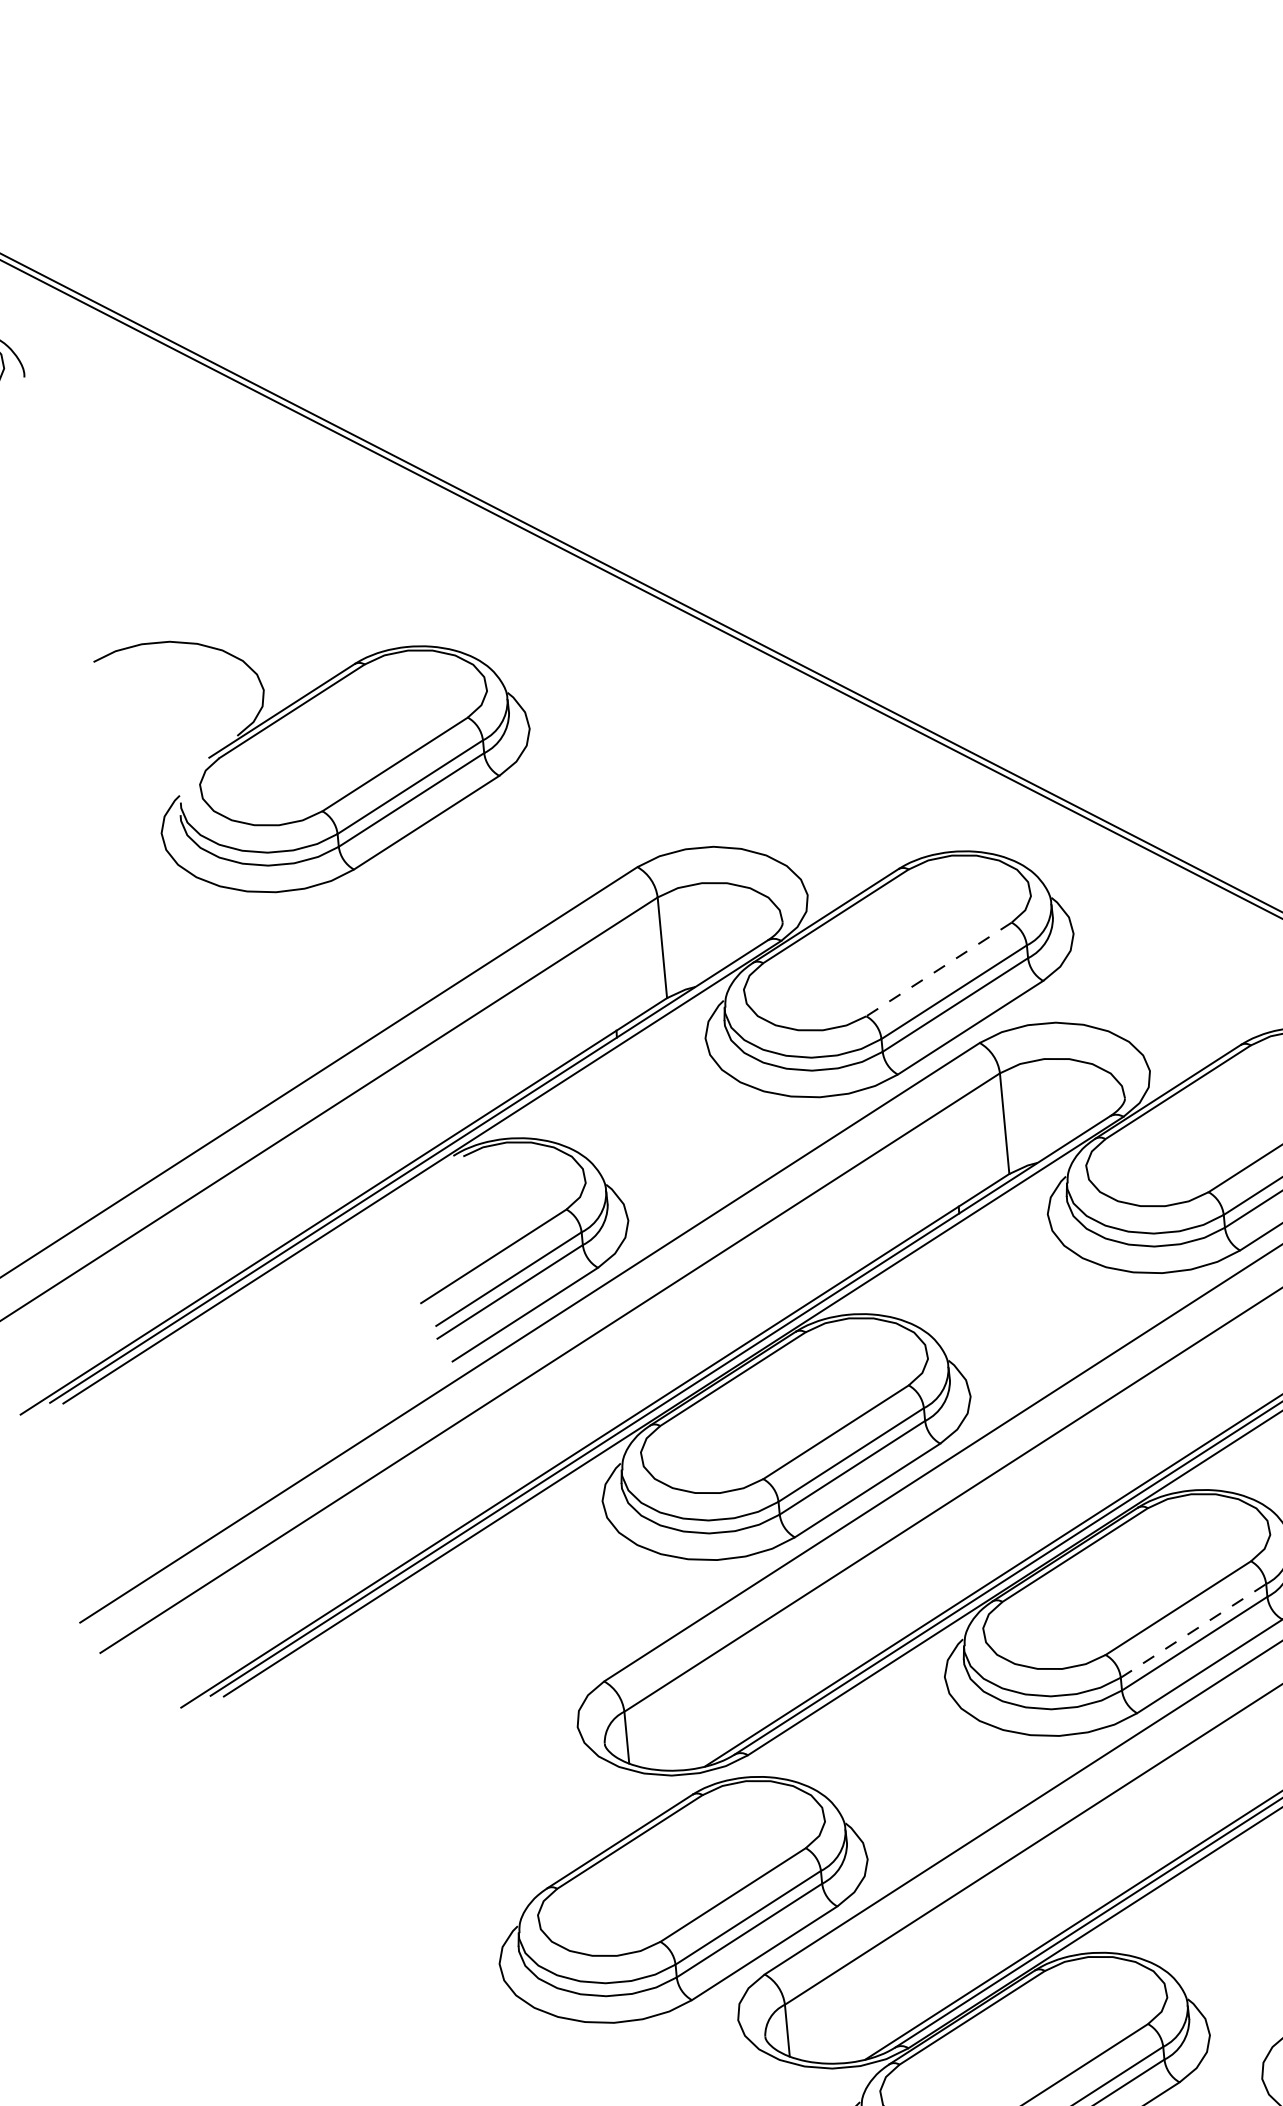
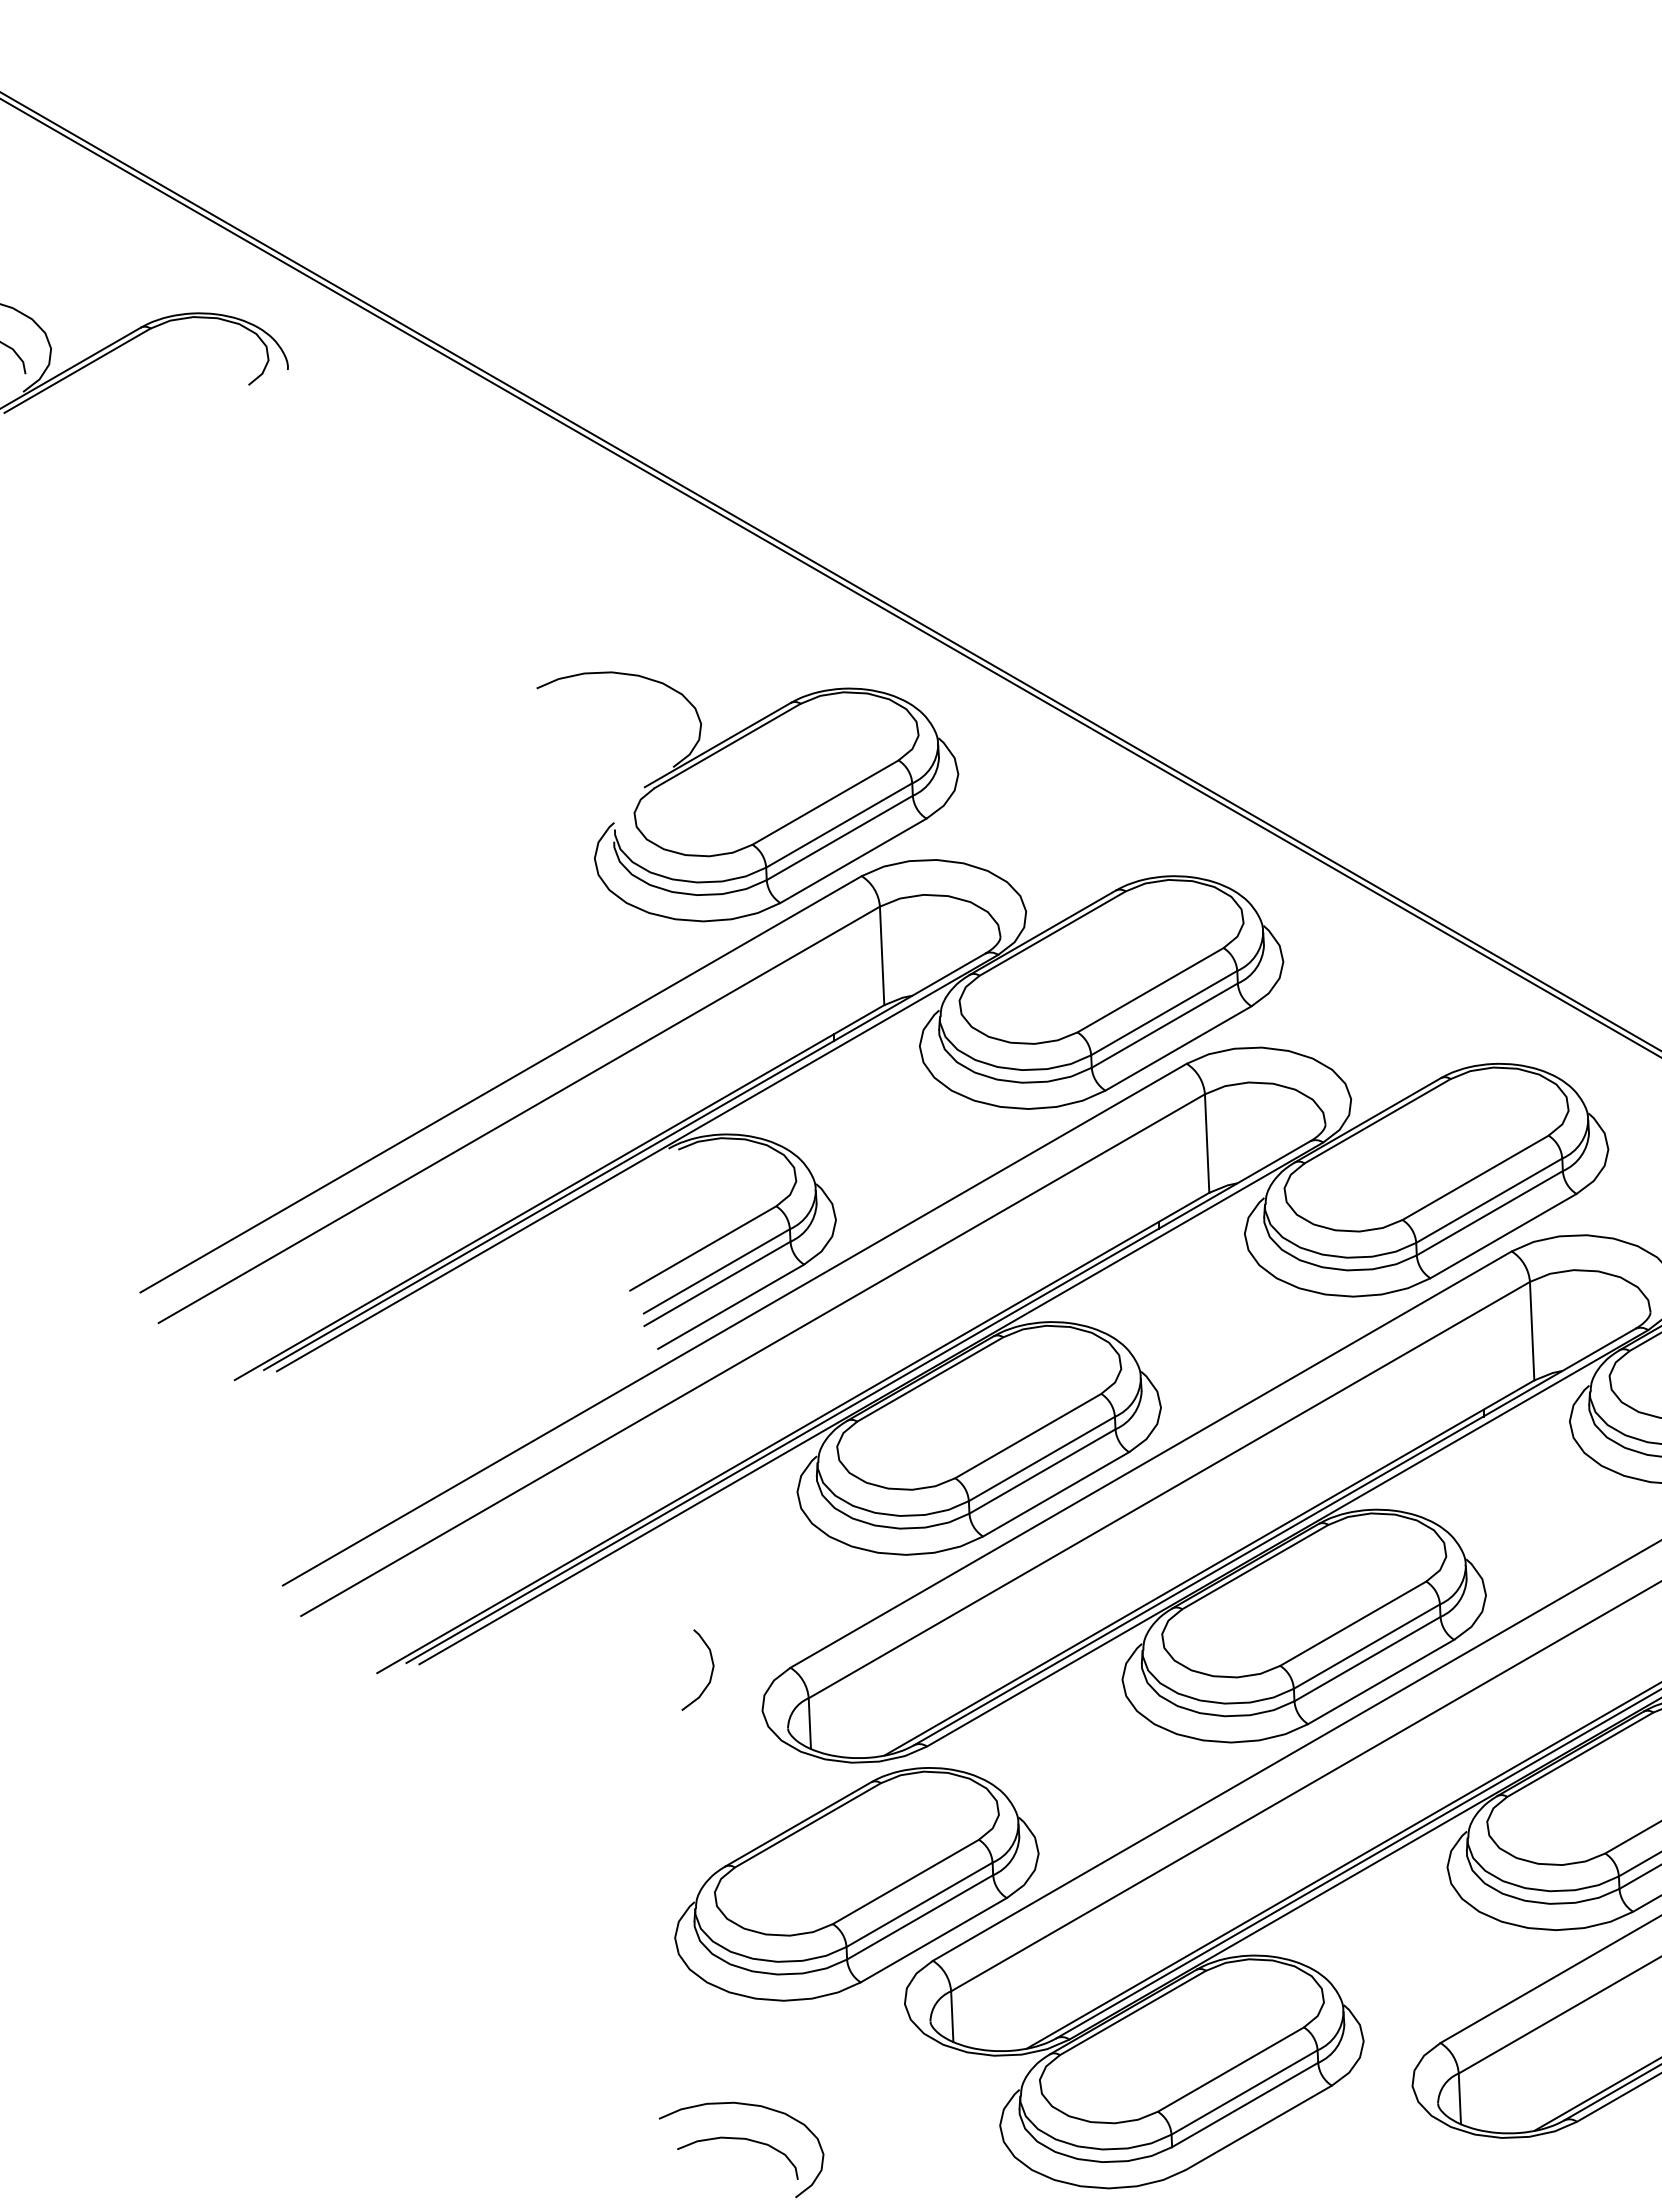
part: (314, 762) -> (747, 796), moved
line: (938, 969) -> (1150, 990), dashed -> solid
line: (1194, 1630) -> (1367, 1646), dashed -> solid
curve: (522, 1692) -> (710, 1674), added

